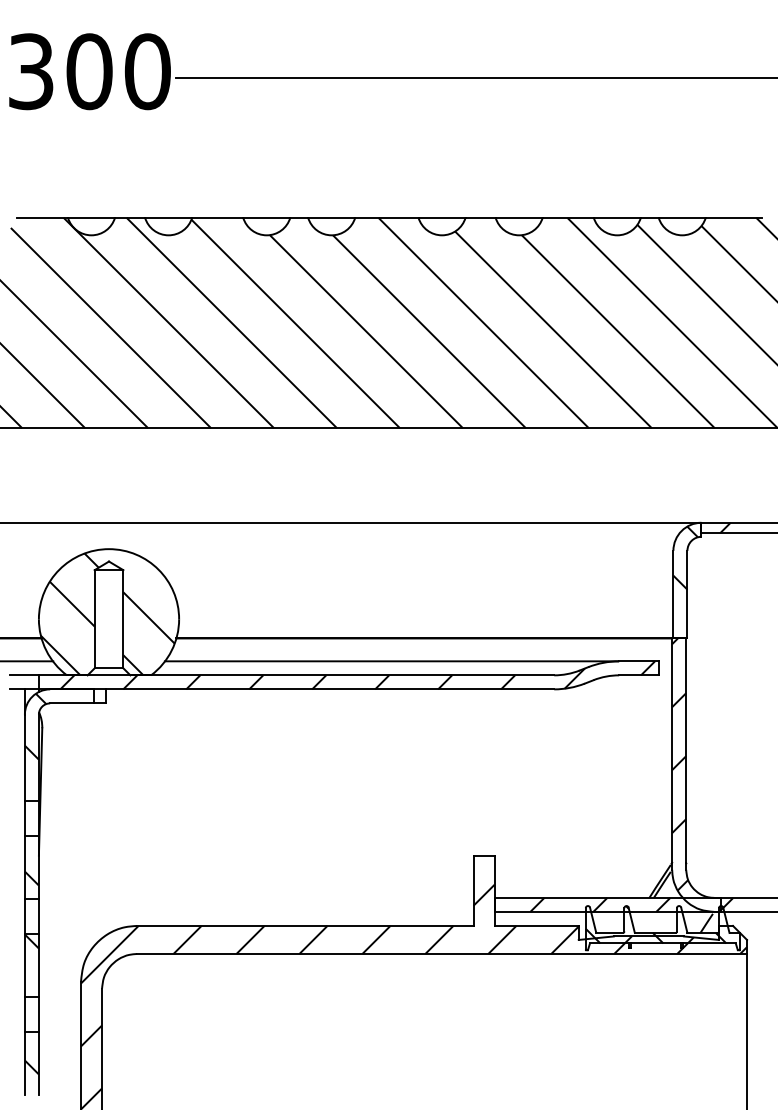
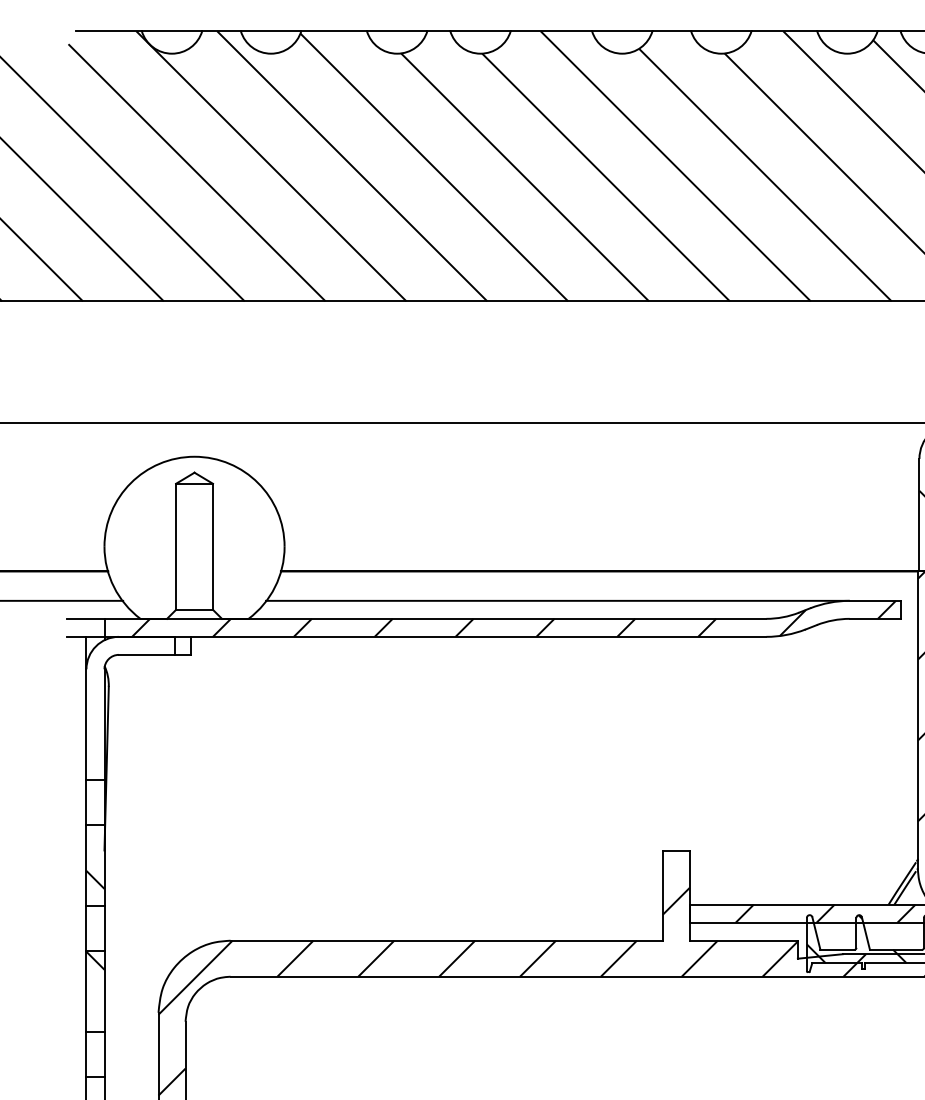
hatch: (107, 614) -> (192, 540), removed
hatch: (35, 726) -> (100, 684), removed

